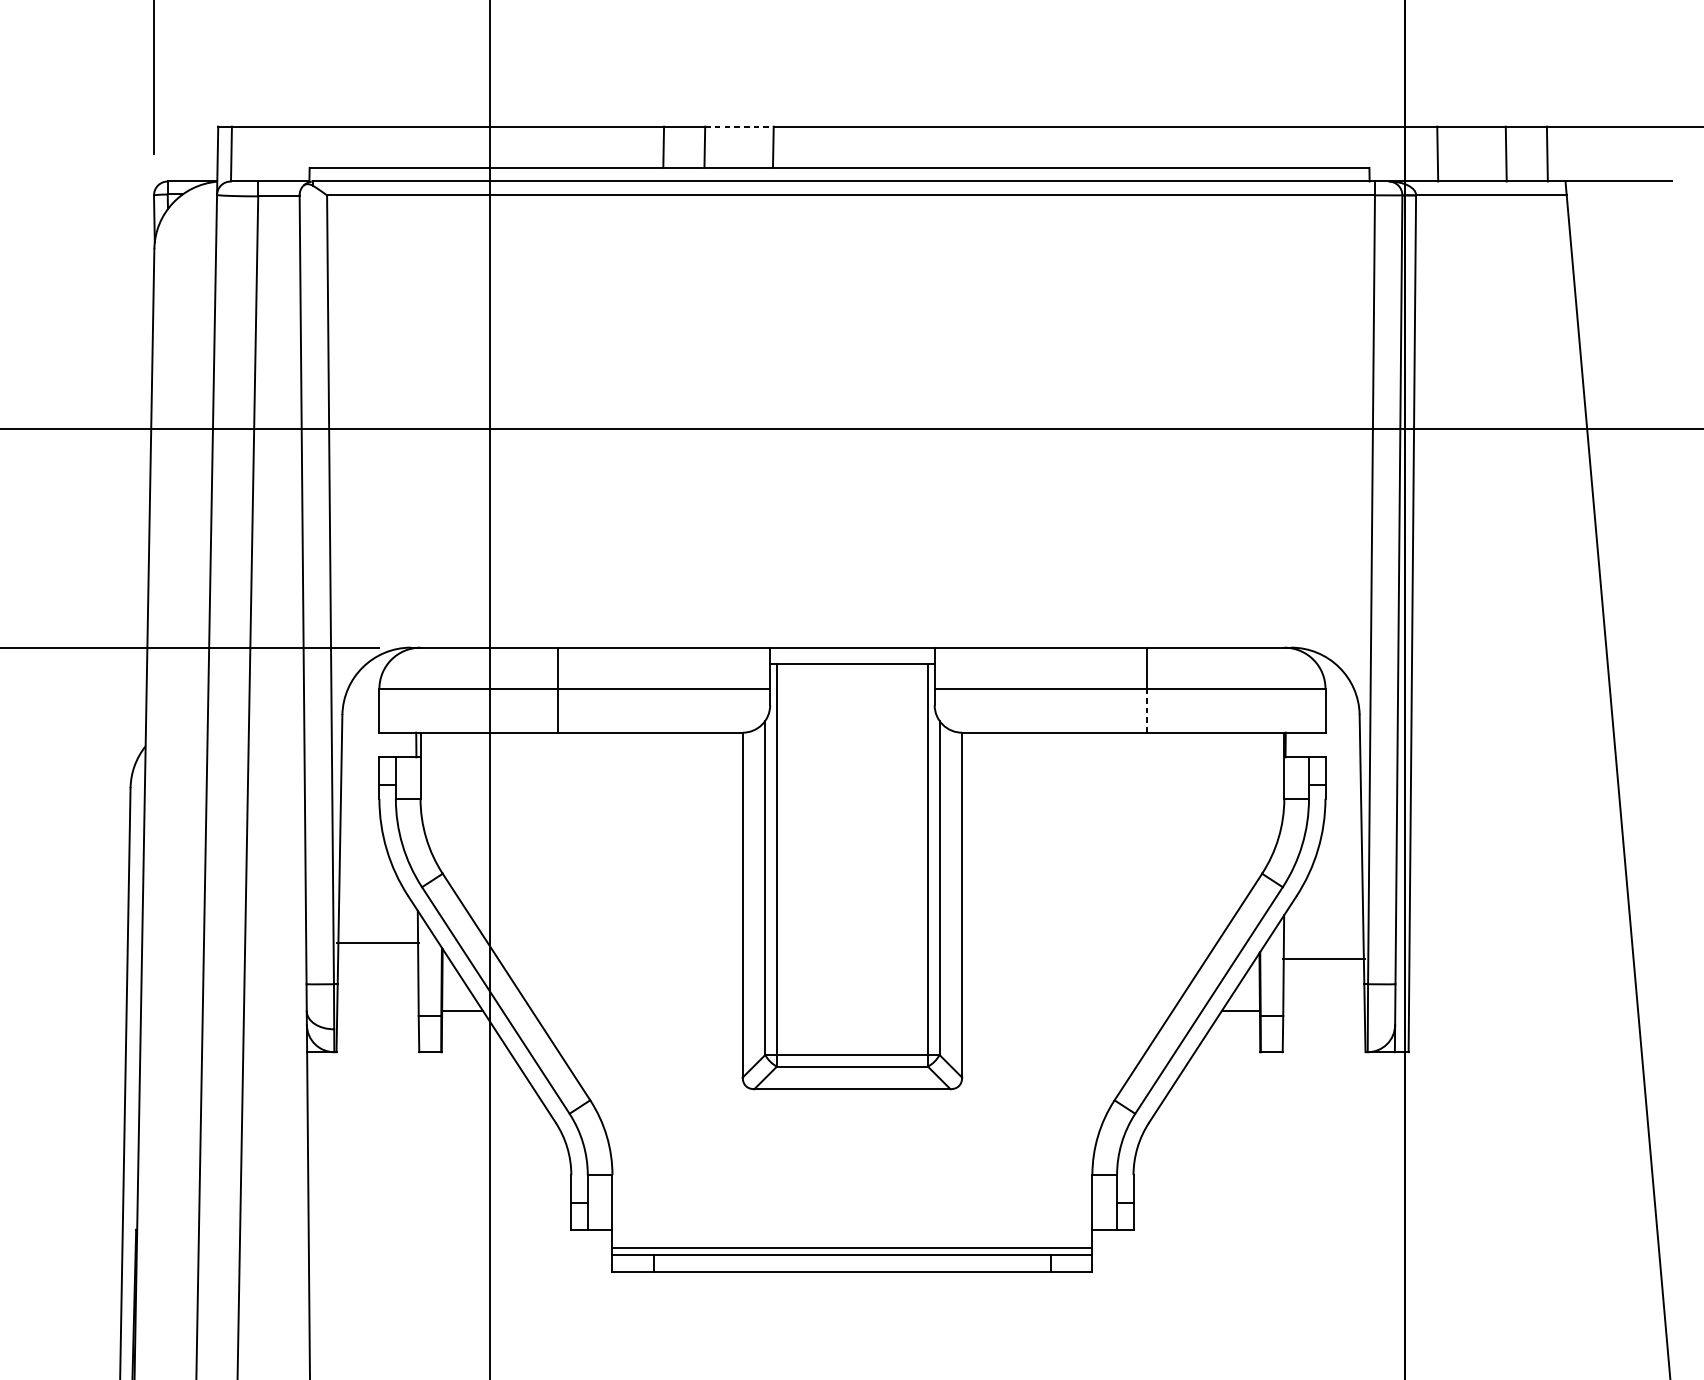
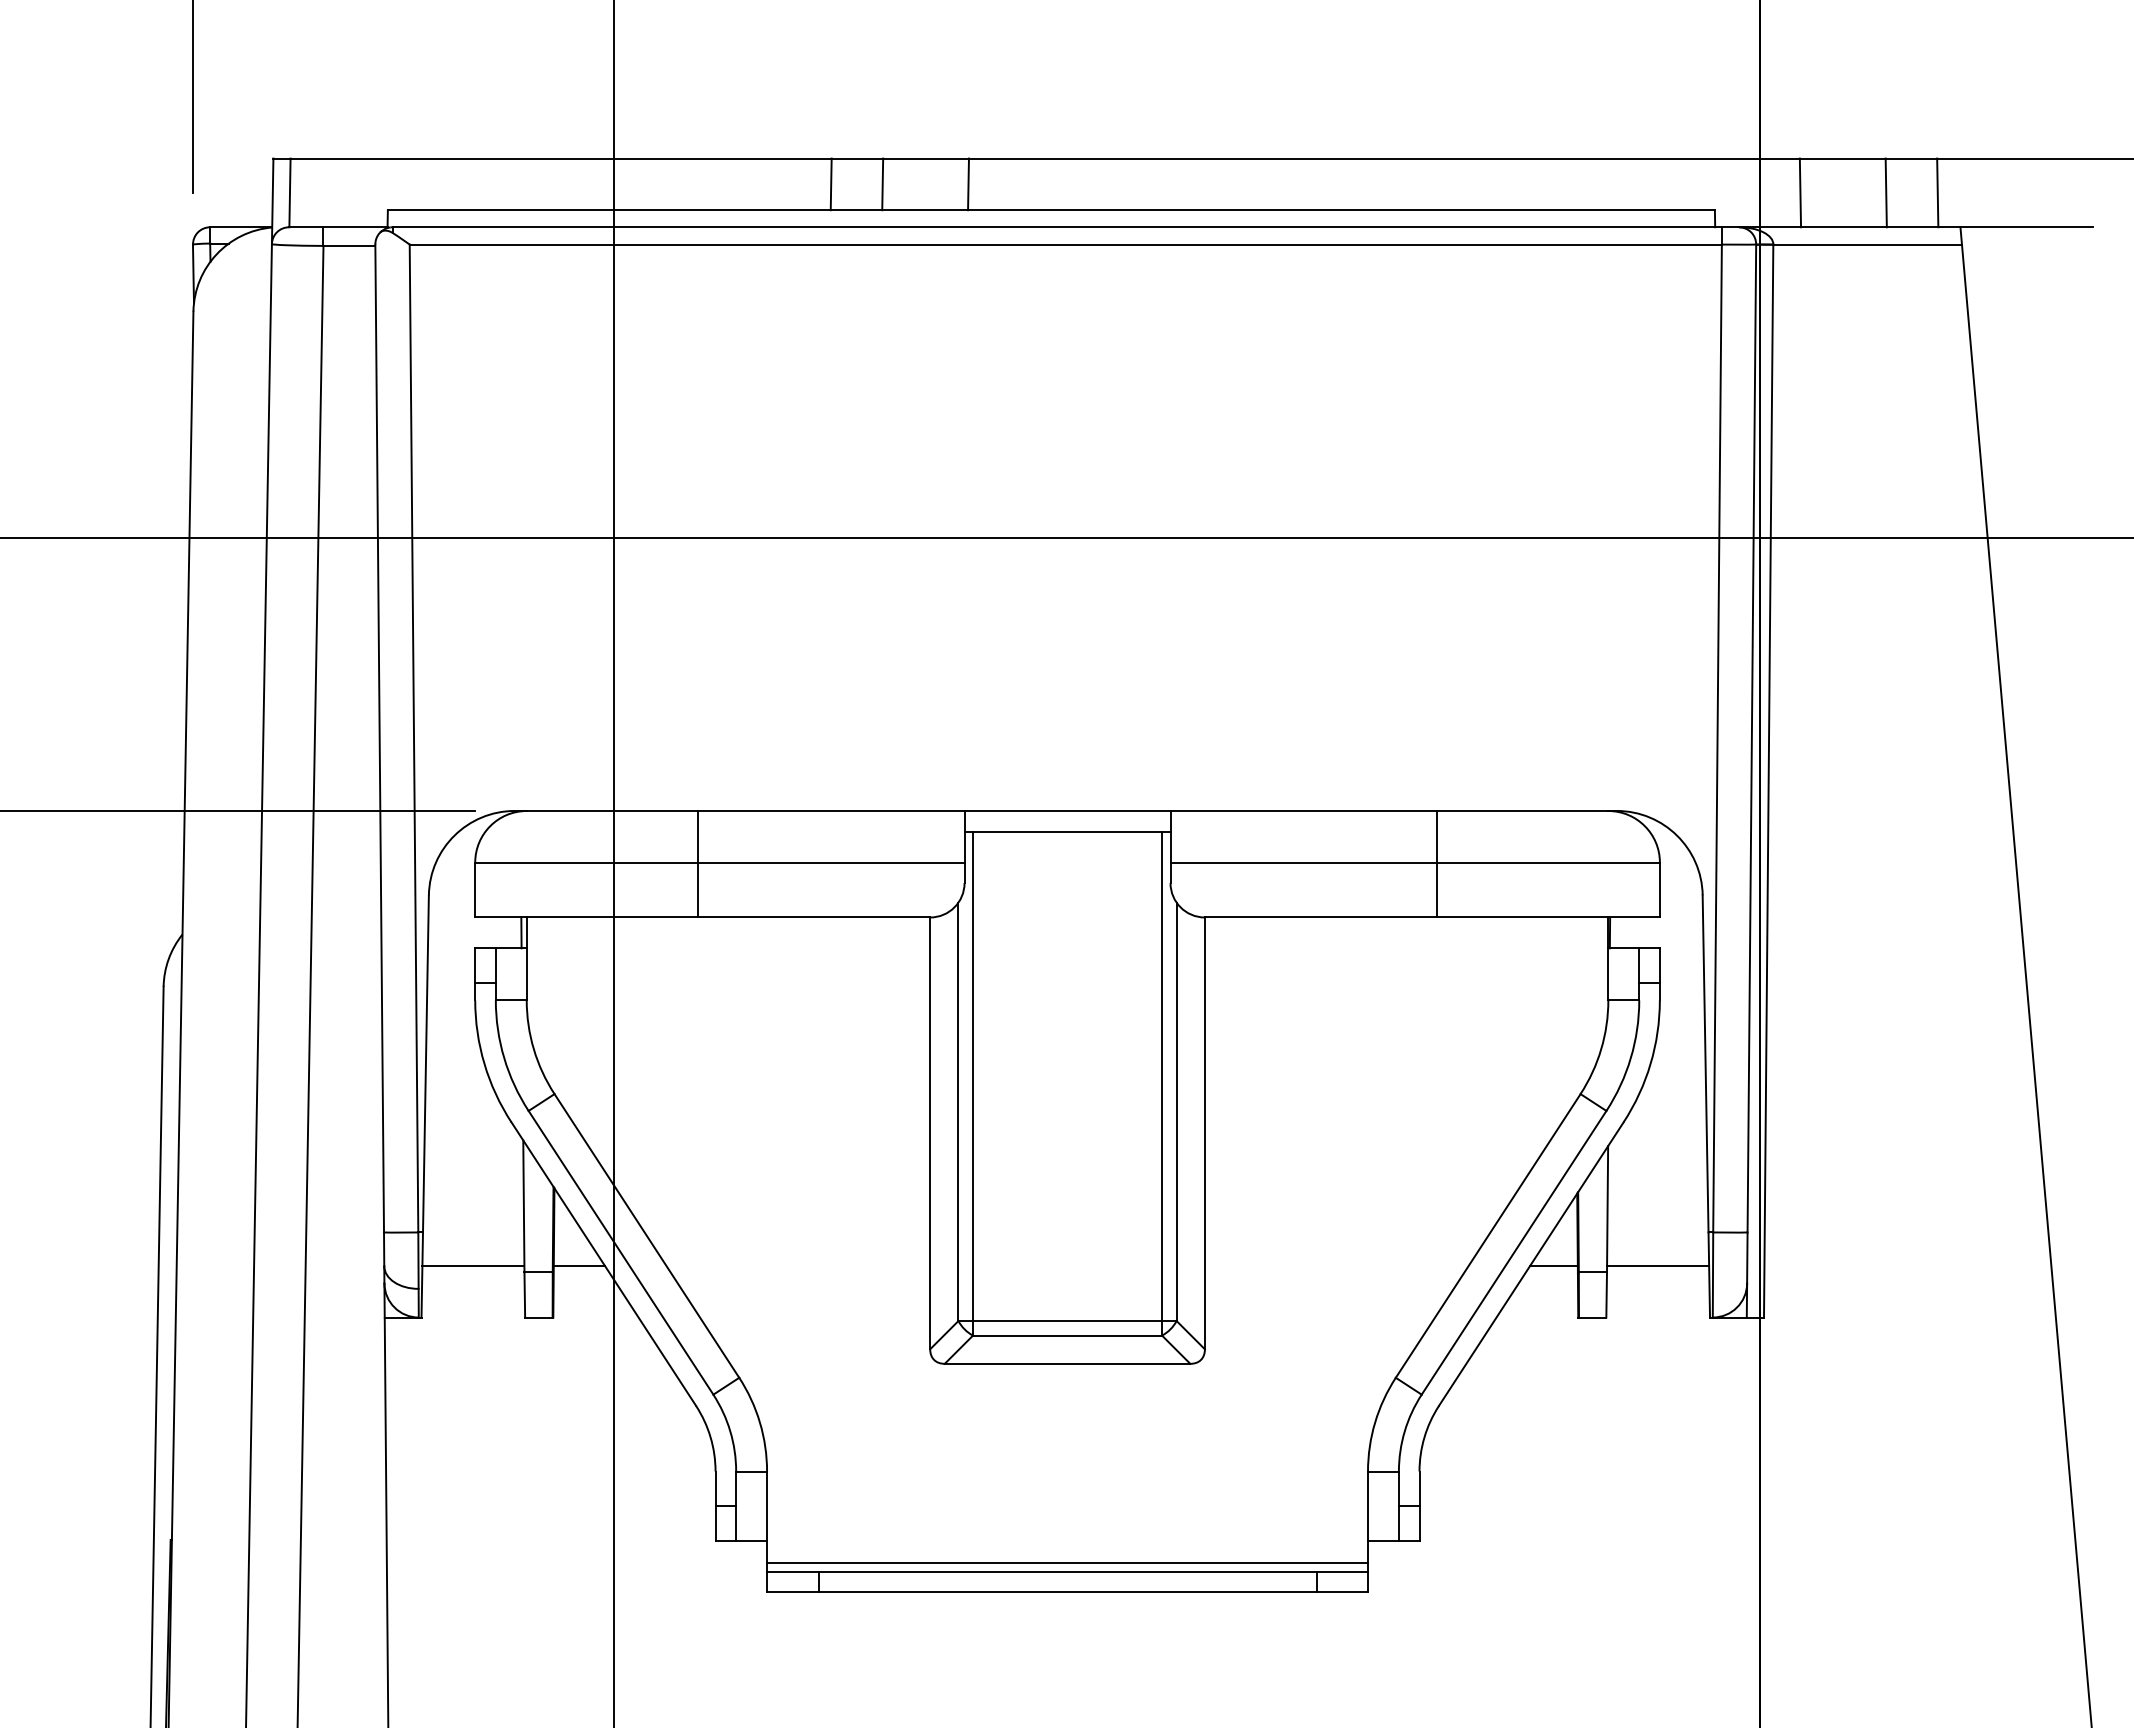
line: (739, 126) -> (926, 158), dashed -> solid
line: (1147, 710) -> (1436, 889), dashed -> solid
line: (378, 943) -> (473, 1266), moved
line: (1324, 959) -> (1658, 1266), moved

